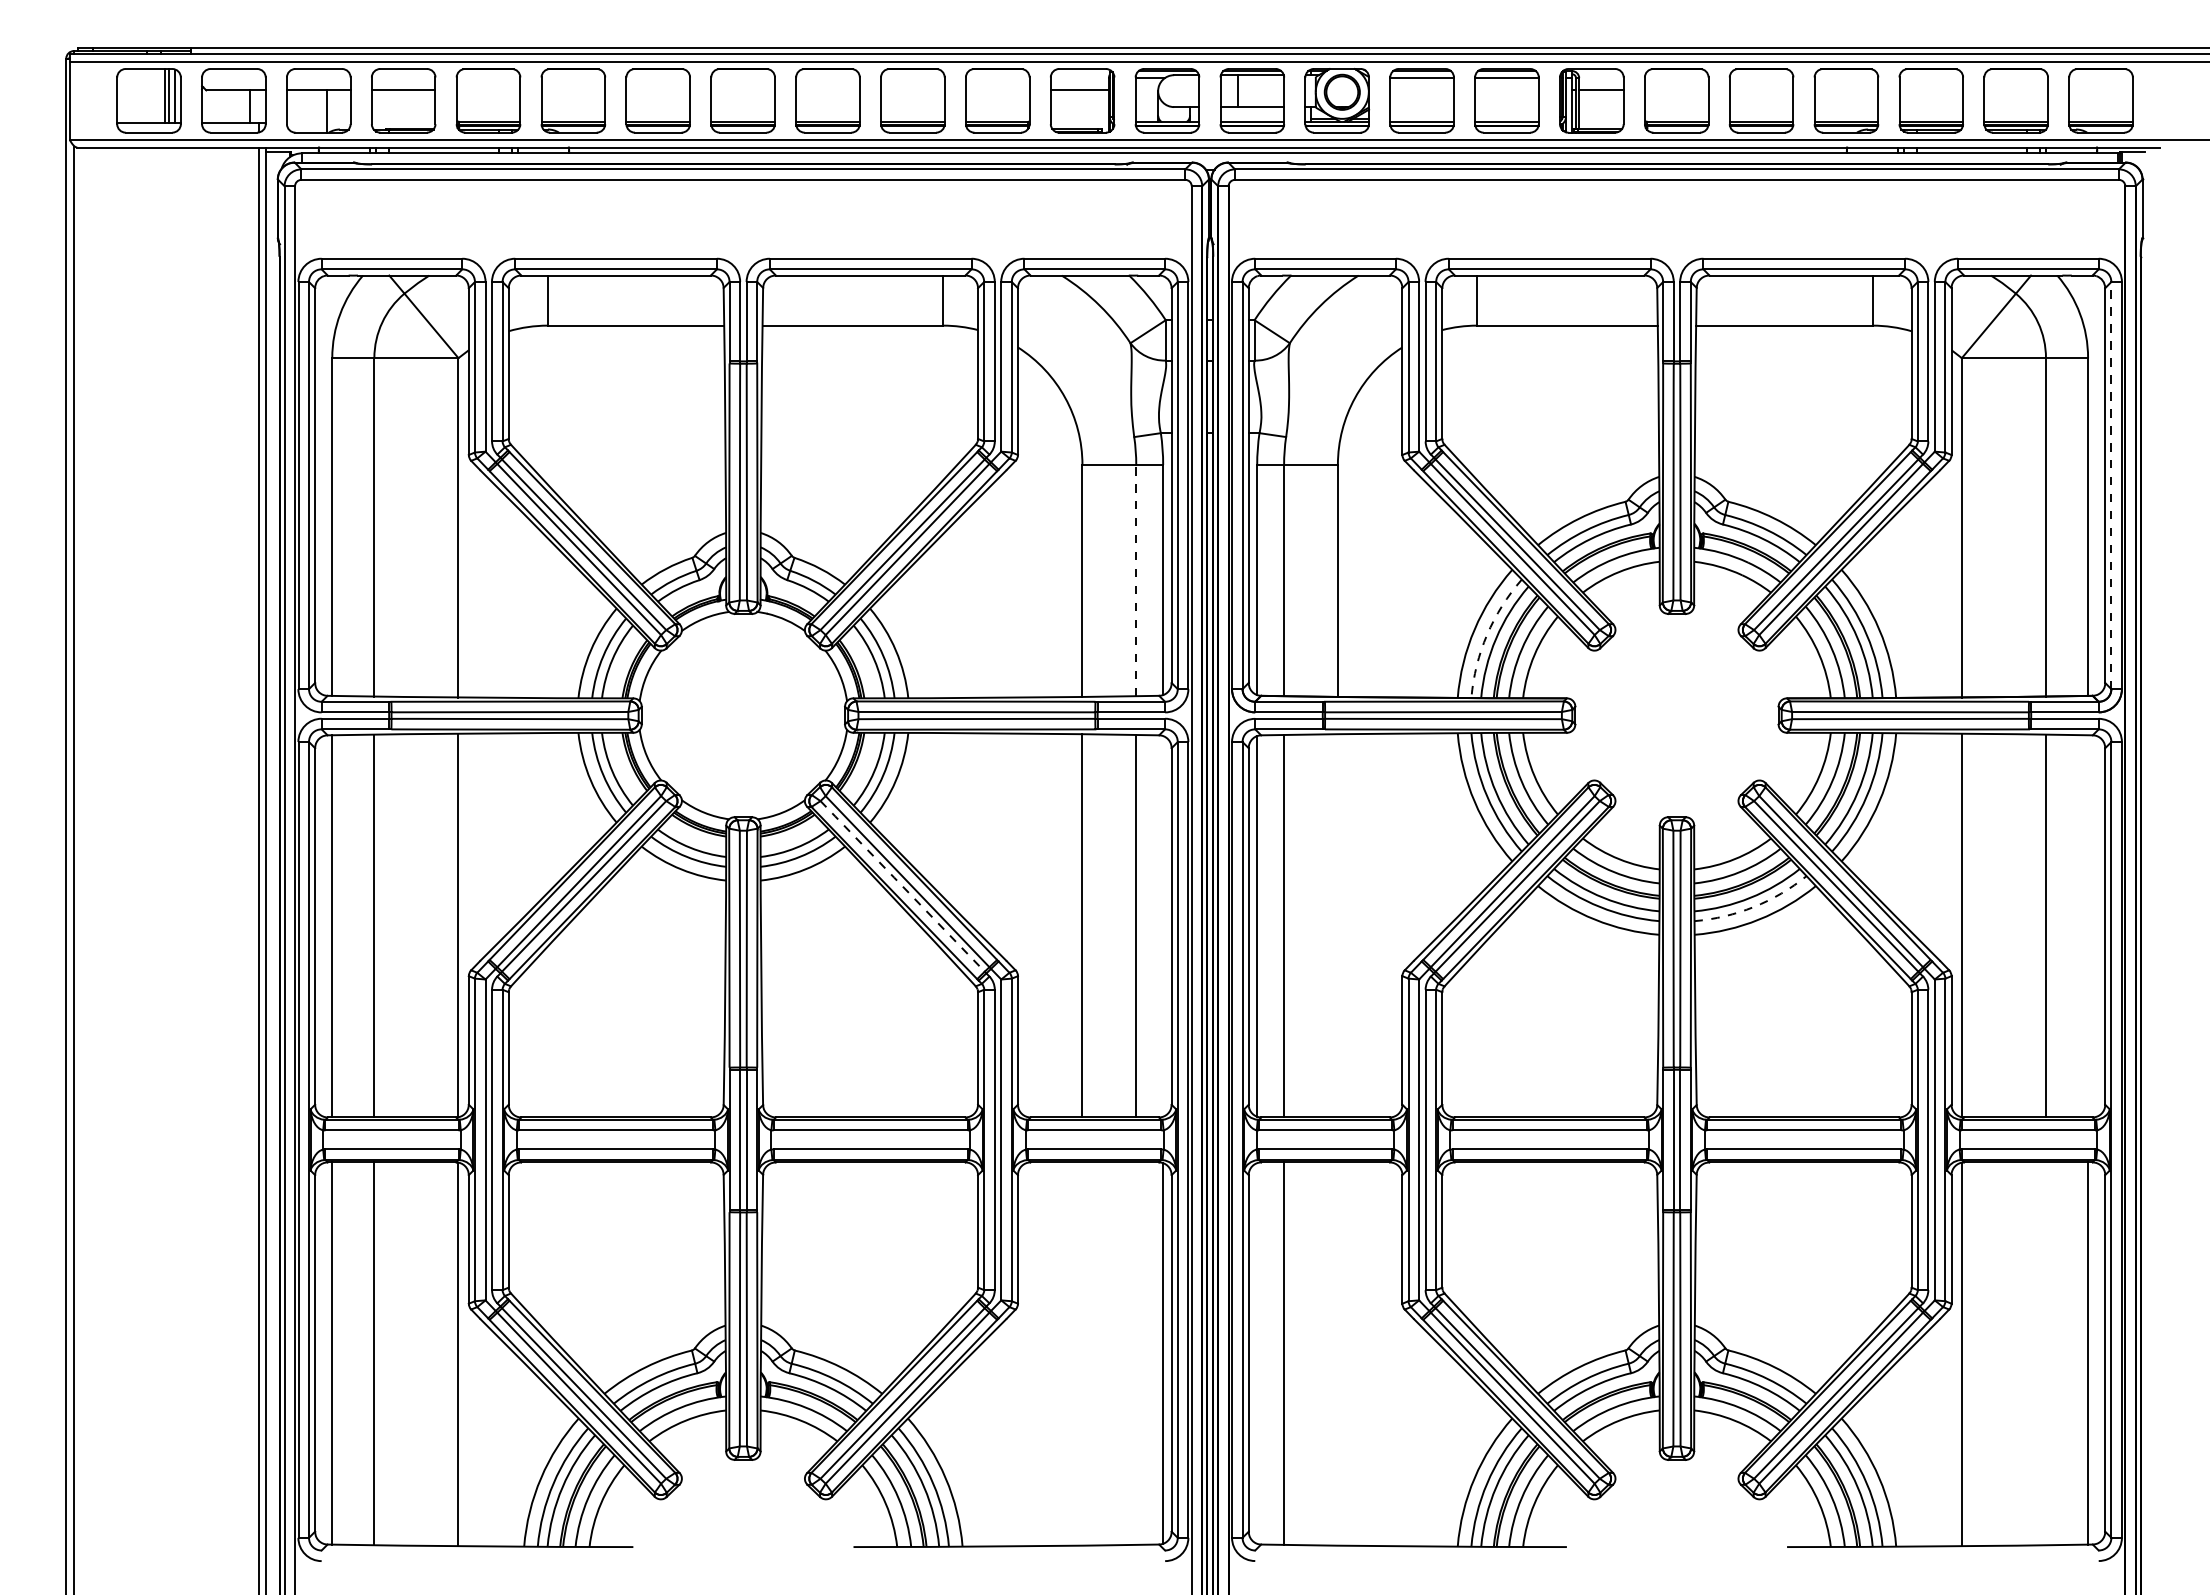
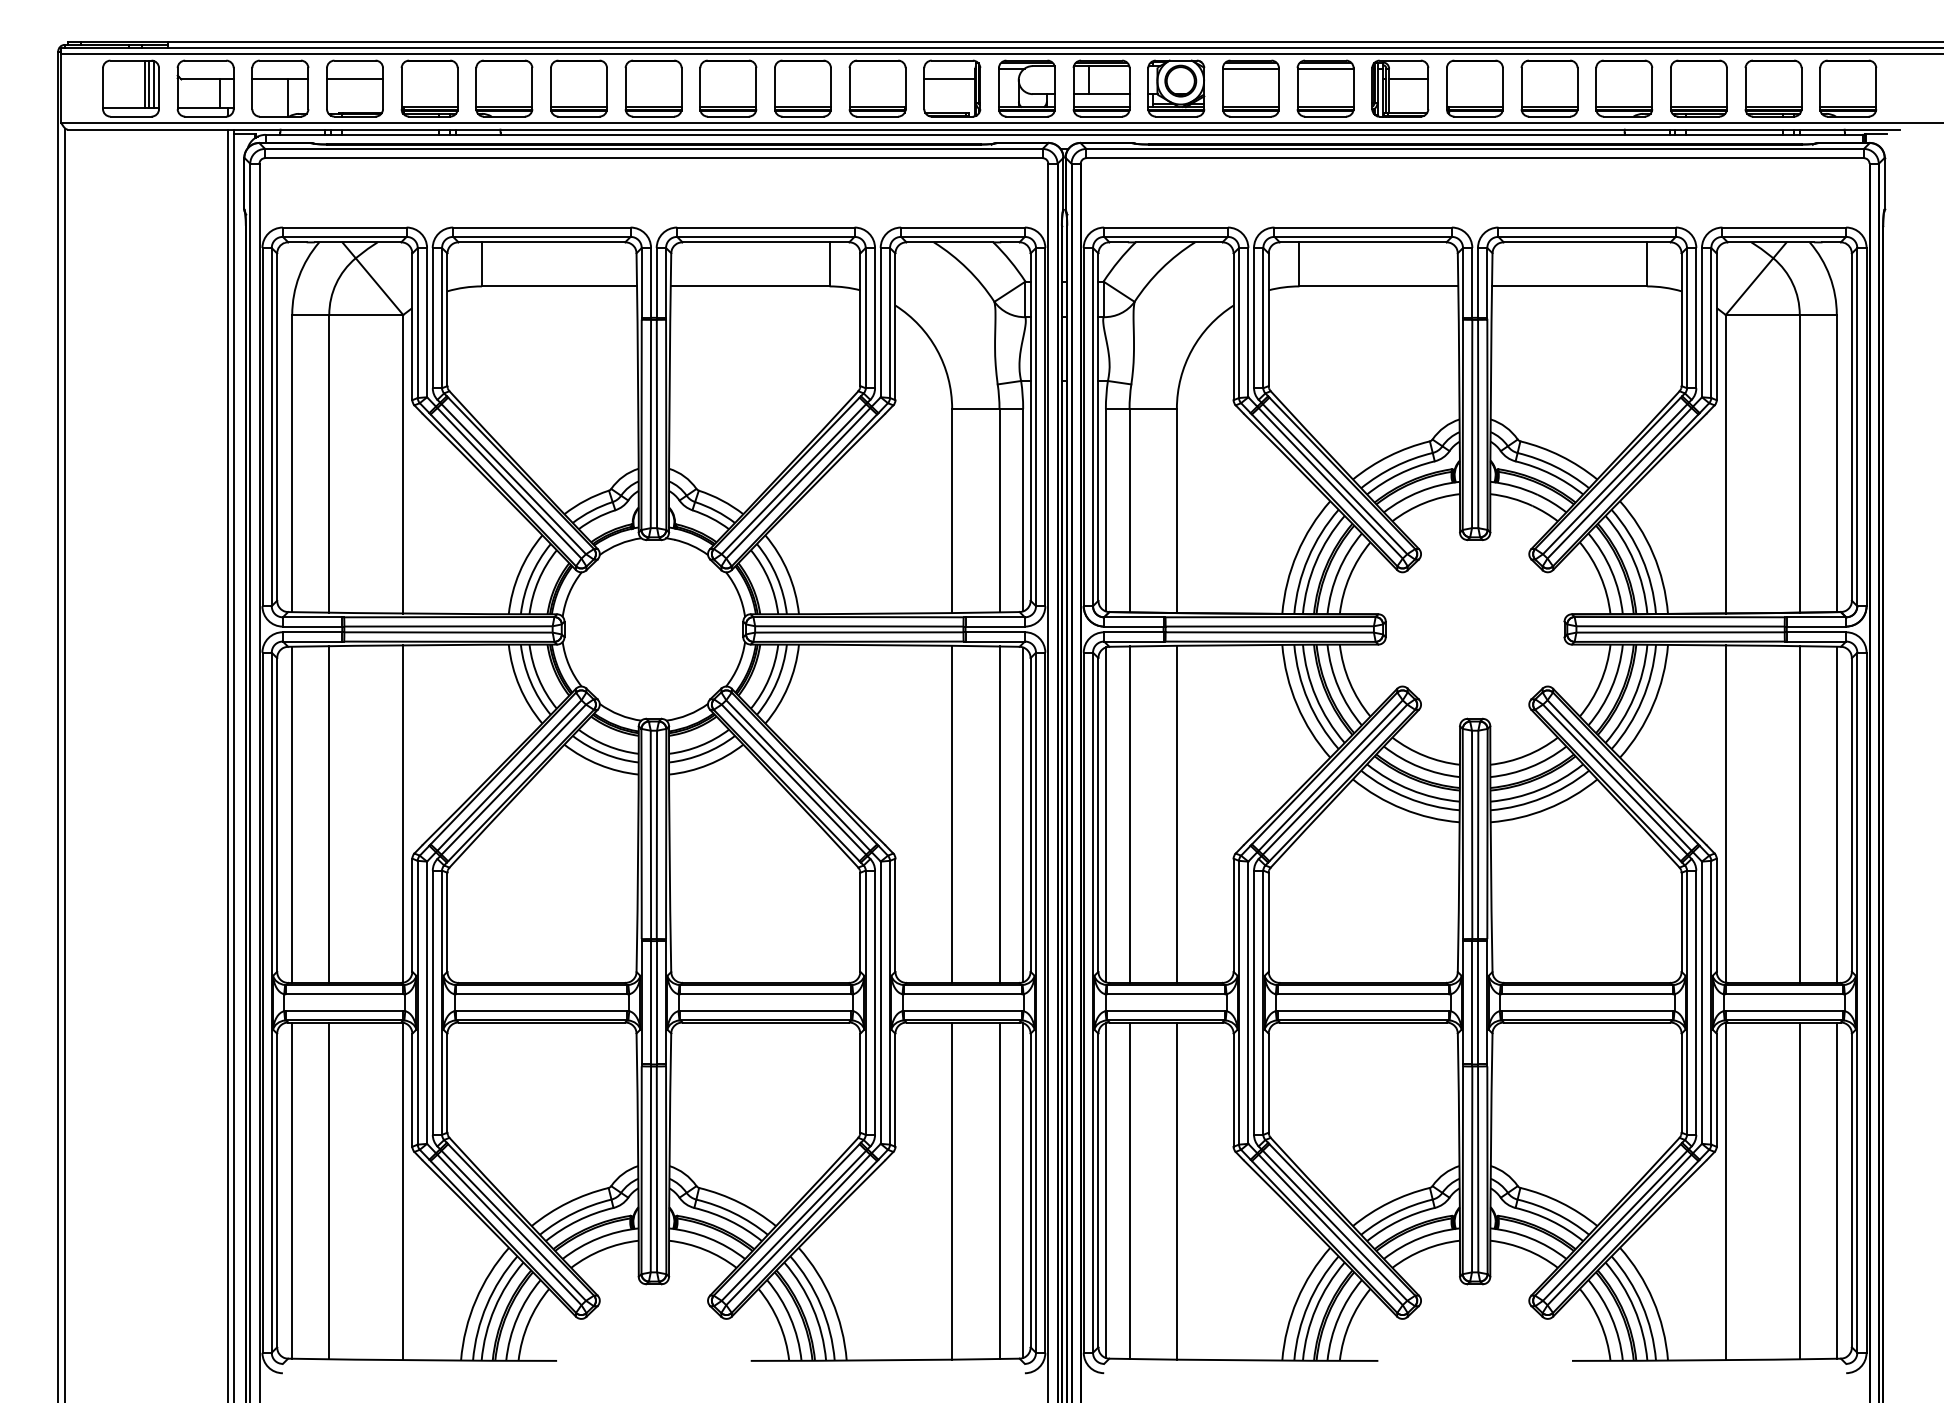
line: (2111, 485) -> (1857, 427), dashed -> solid
line: (1136, 580) -> (999, 510), dashed -> solid
arc: (1487, 634) -> (1308, 558), dashed -> solid
line: (901, 885) -> (792, 778), dashed -> solid
arc: (1753, 907) -> (1542, 798), dashed -> solid
line: (1337, 925) -> (1176, 814), added
line: (1163, 926) -> (1023, 814), added
line: (2088, 926) -> (1837, 814), added
line: (1082, 1353) -> (952, 1190), added
line: (1136, 1353) -> (999, 1190), added
line: (1257, 1353) -> (1106, 1190), added
line: (1337, 1353) -> (1176, 1190), added
line: (2046, 1353) -> (1800, 1190), added

